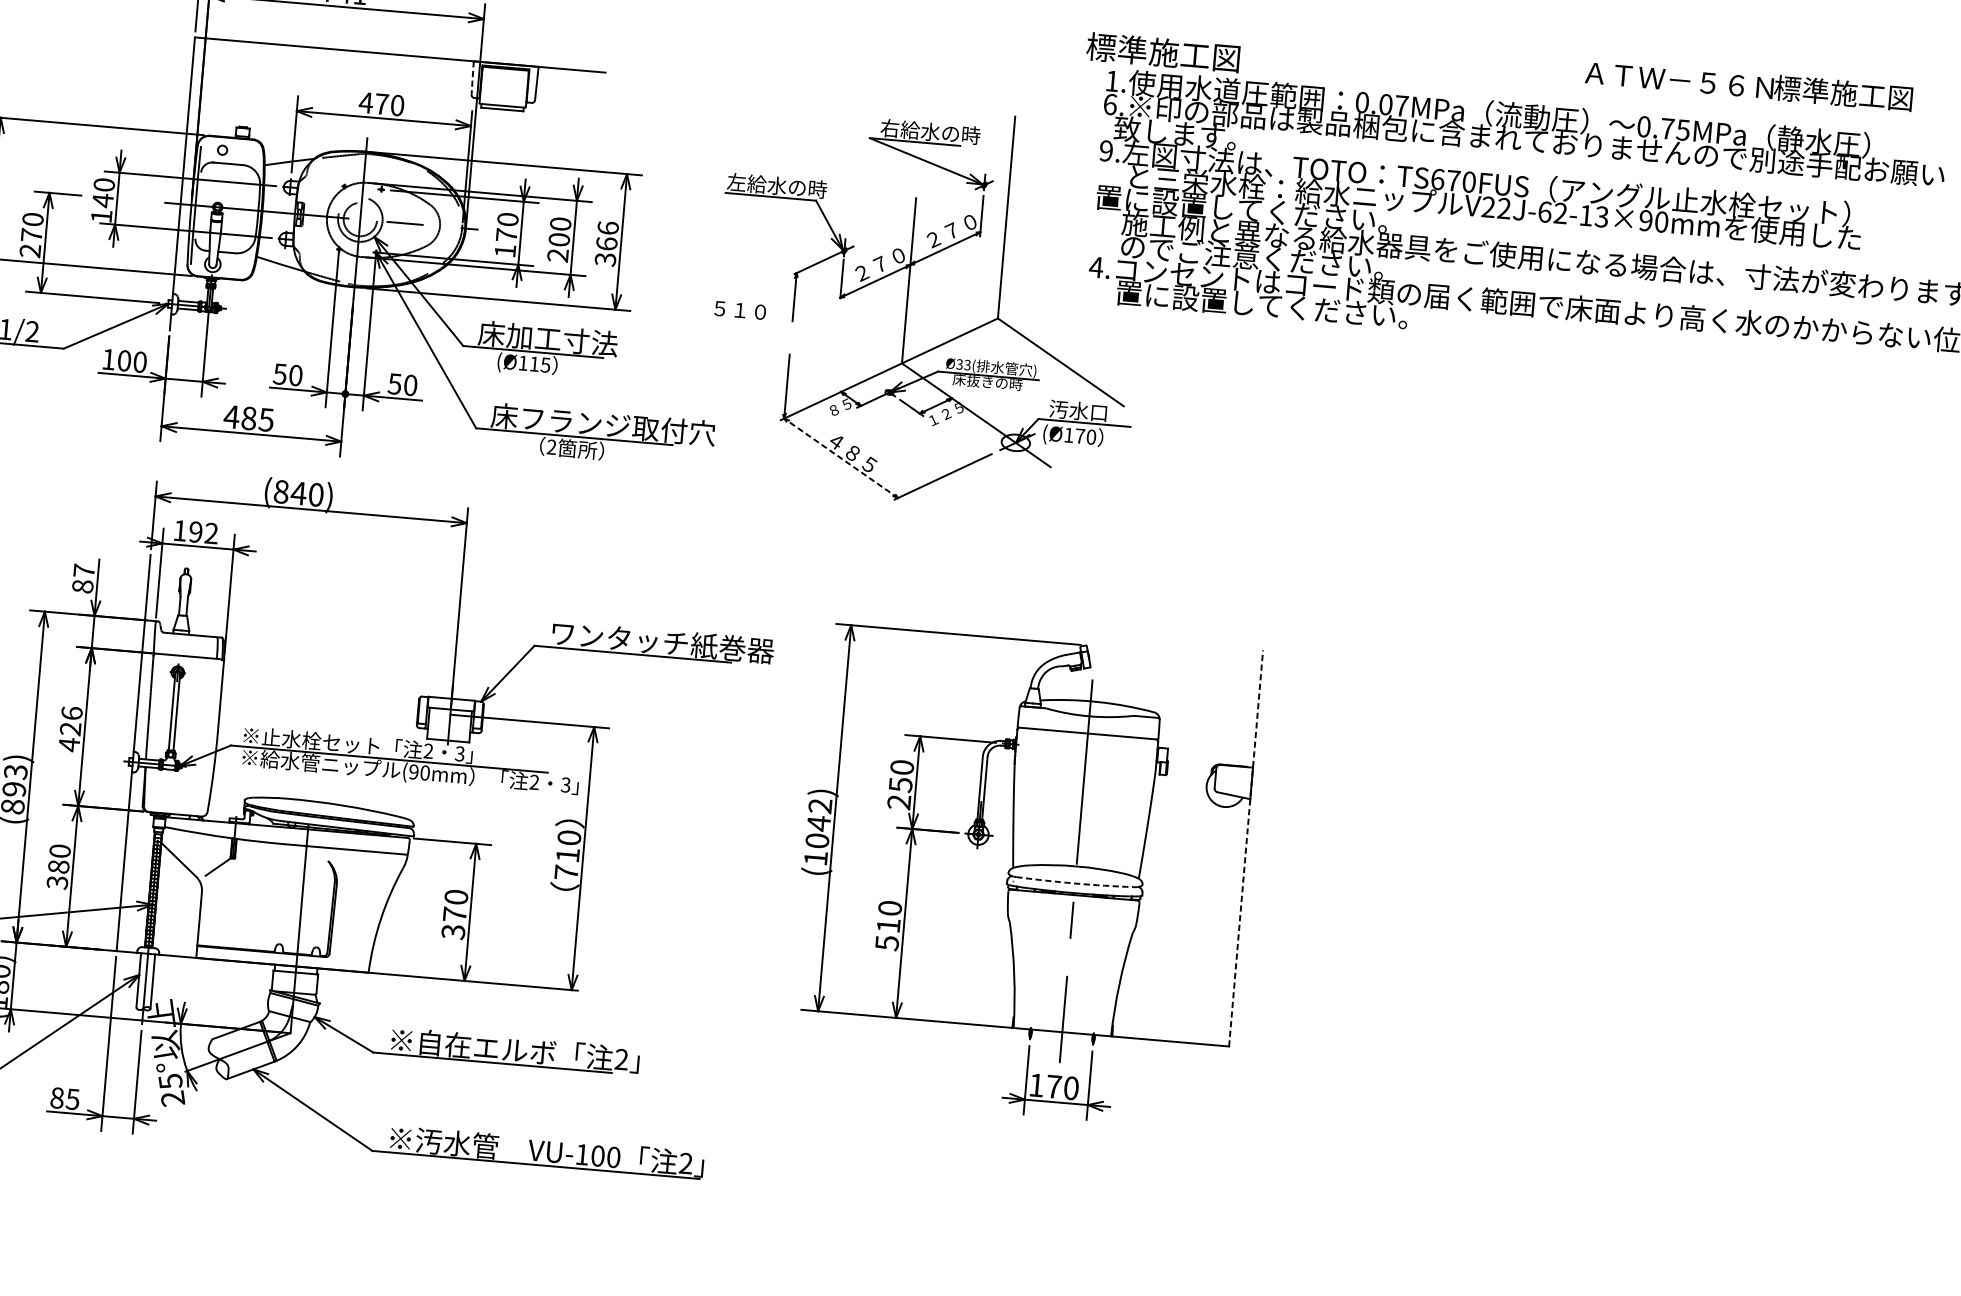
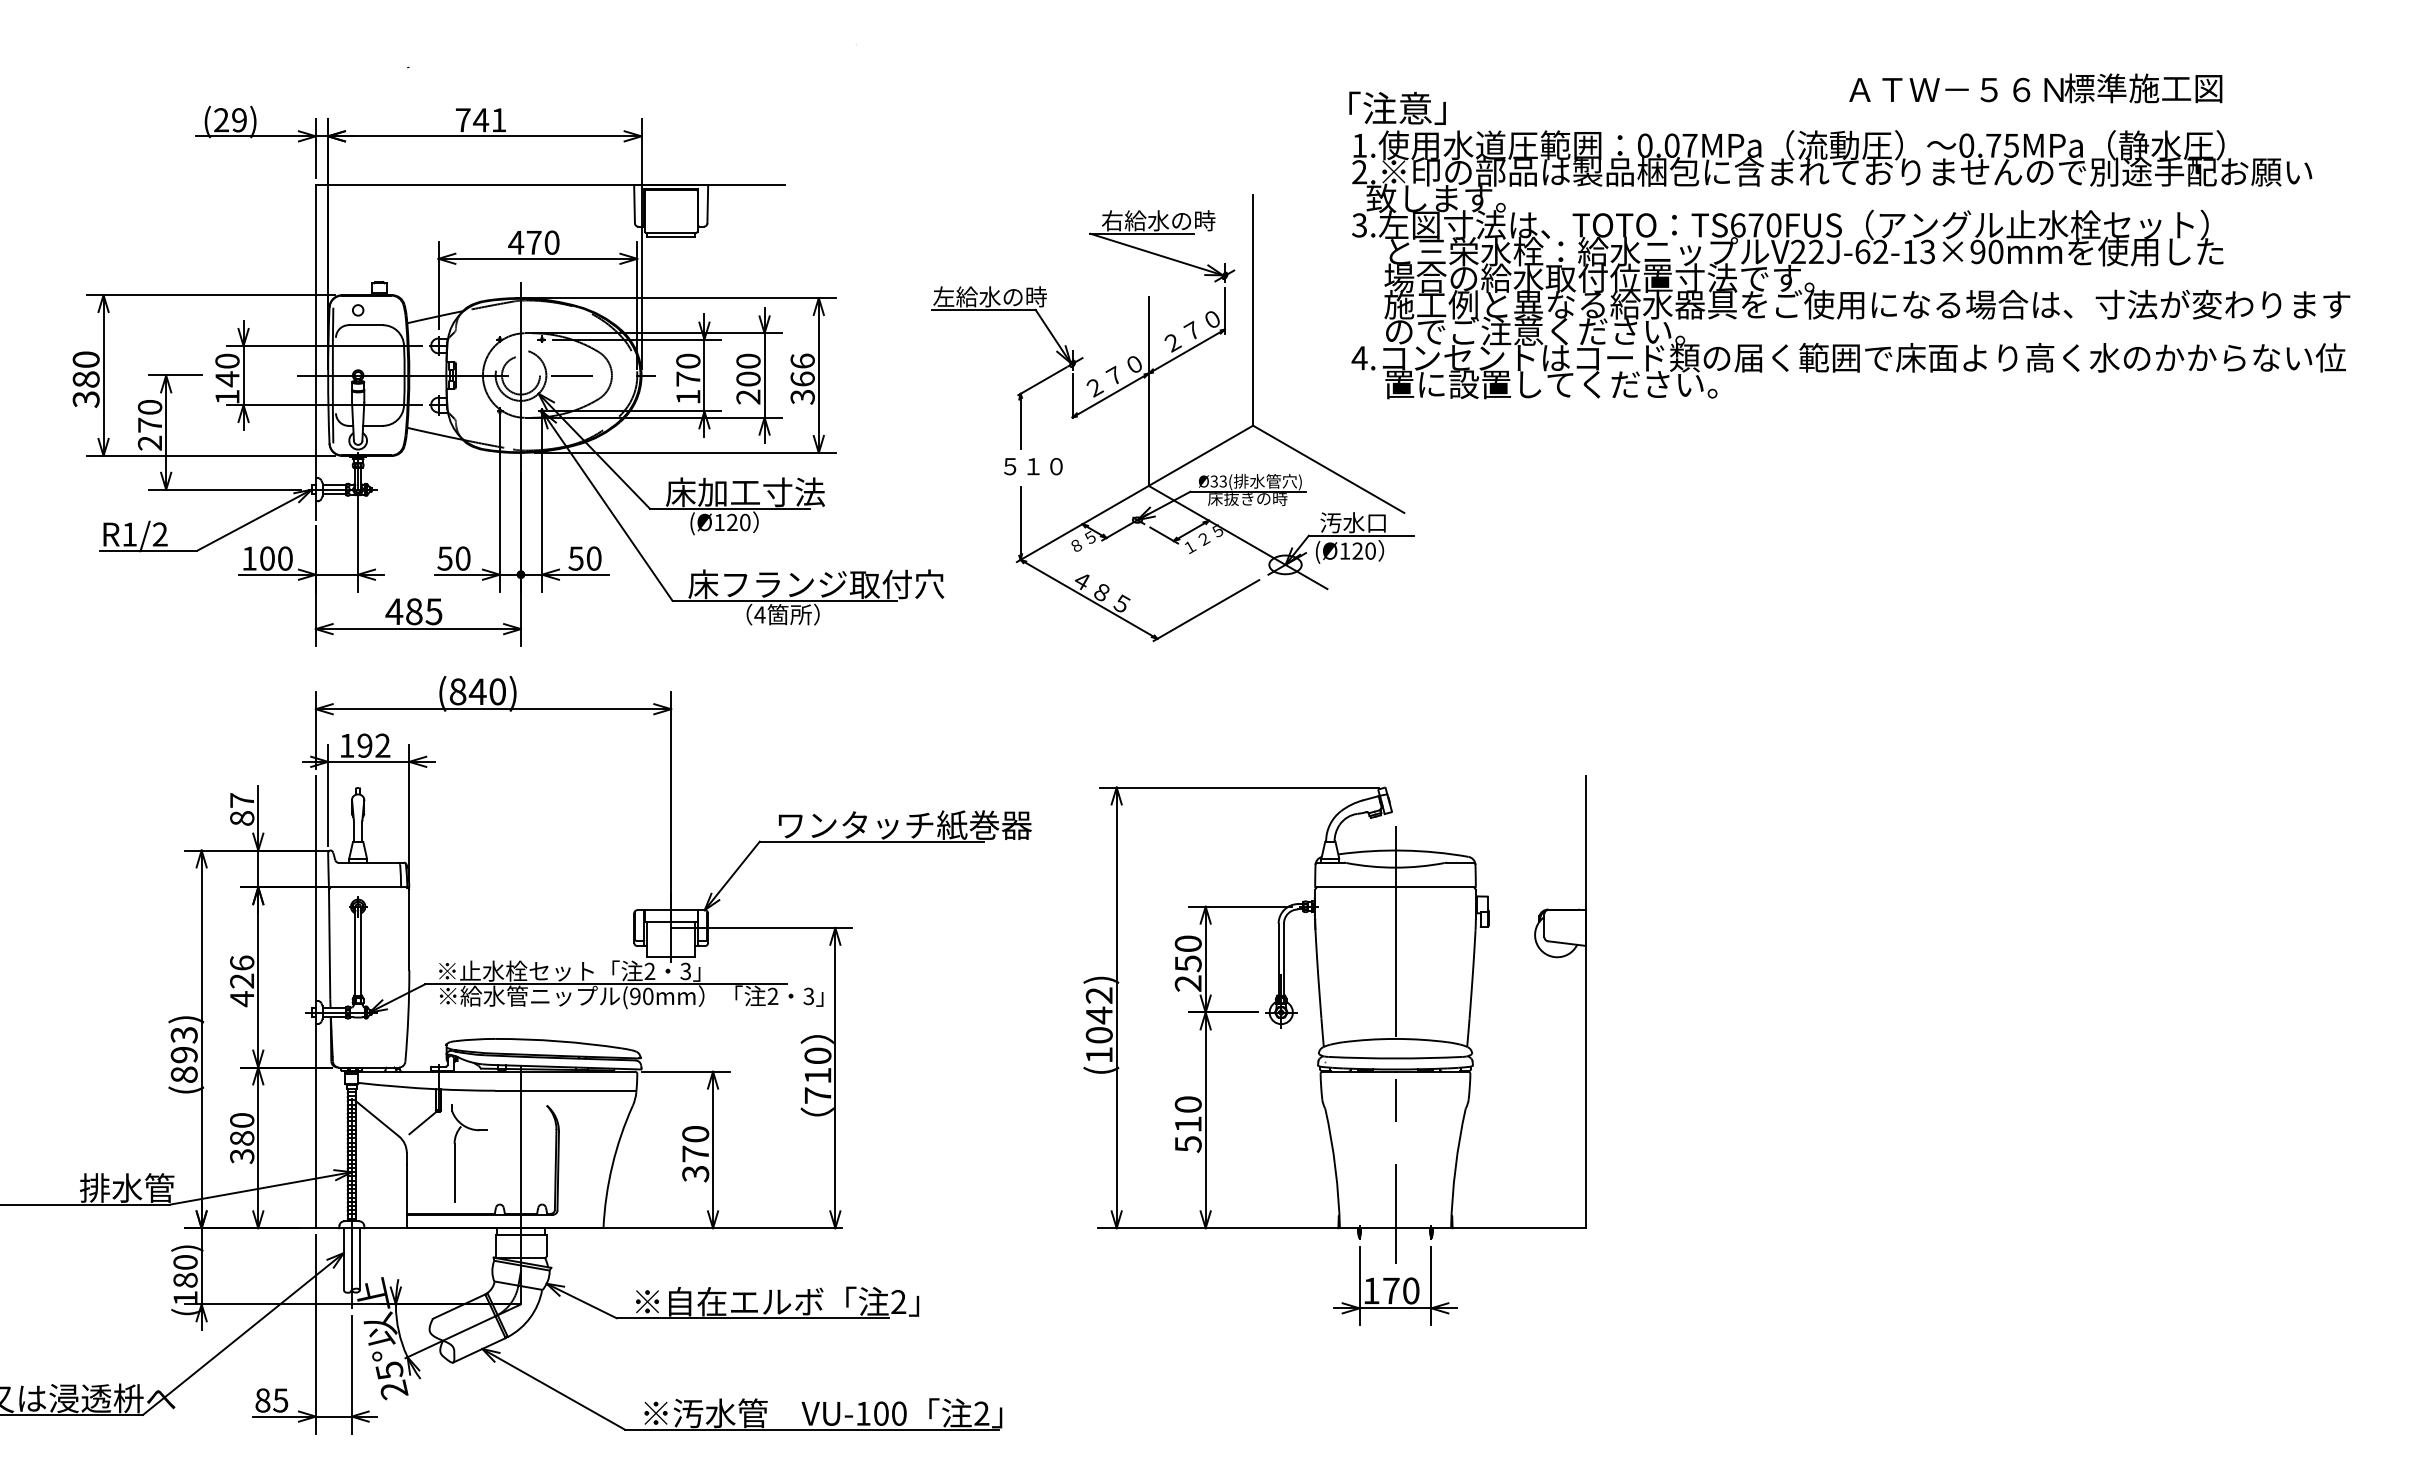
text: (1163, 51) -> (1414, 107), 標準施工図 -> 「注意」
line: (472, 78) -> (634, 204), dashed -> solid
text: (1748, 85) -> (2035, 88), moved
text: (1110, 104) -> (1359, 172), 6. -> 2.
text: (1106, 151) -> (1359, 225), 9. -> 3.
text: (1298, 213) -> (1583, 277), 置に設置してください。 -> 場合の給水取付位置寸法です。
text: (740, 310) -> (1033, 466), moved
text: (539, 364) -> (738, 522), (Ø115 -> (Ø120
text: (1079, 435) -> (1357, 550), (Ø170 -> (Ø120
text: (551, 446) -> (759, 614), 2 -> 4
line: (841, 458) -> (1089, 599), dashed -> solid
line: (1245, 847) -> (1585, 1001), dashed -> solid
arc: (1075, 883) -> (1395, 1058), dashed -> solid
part: (244, 896) -> (455, 1153), added

